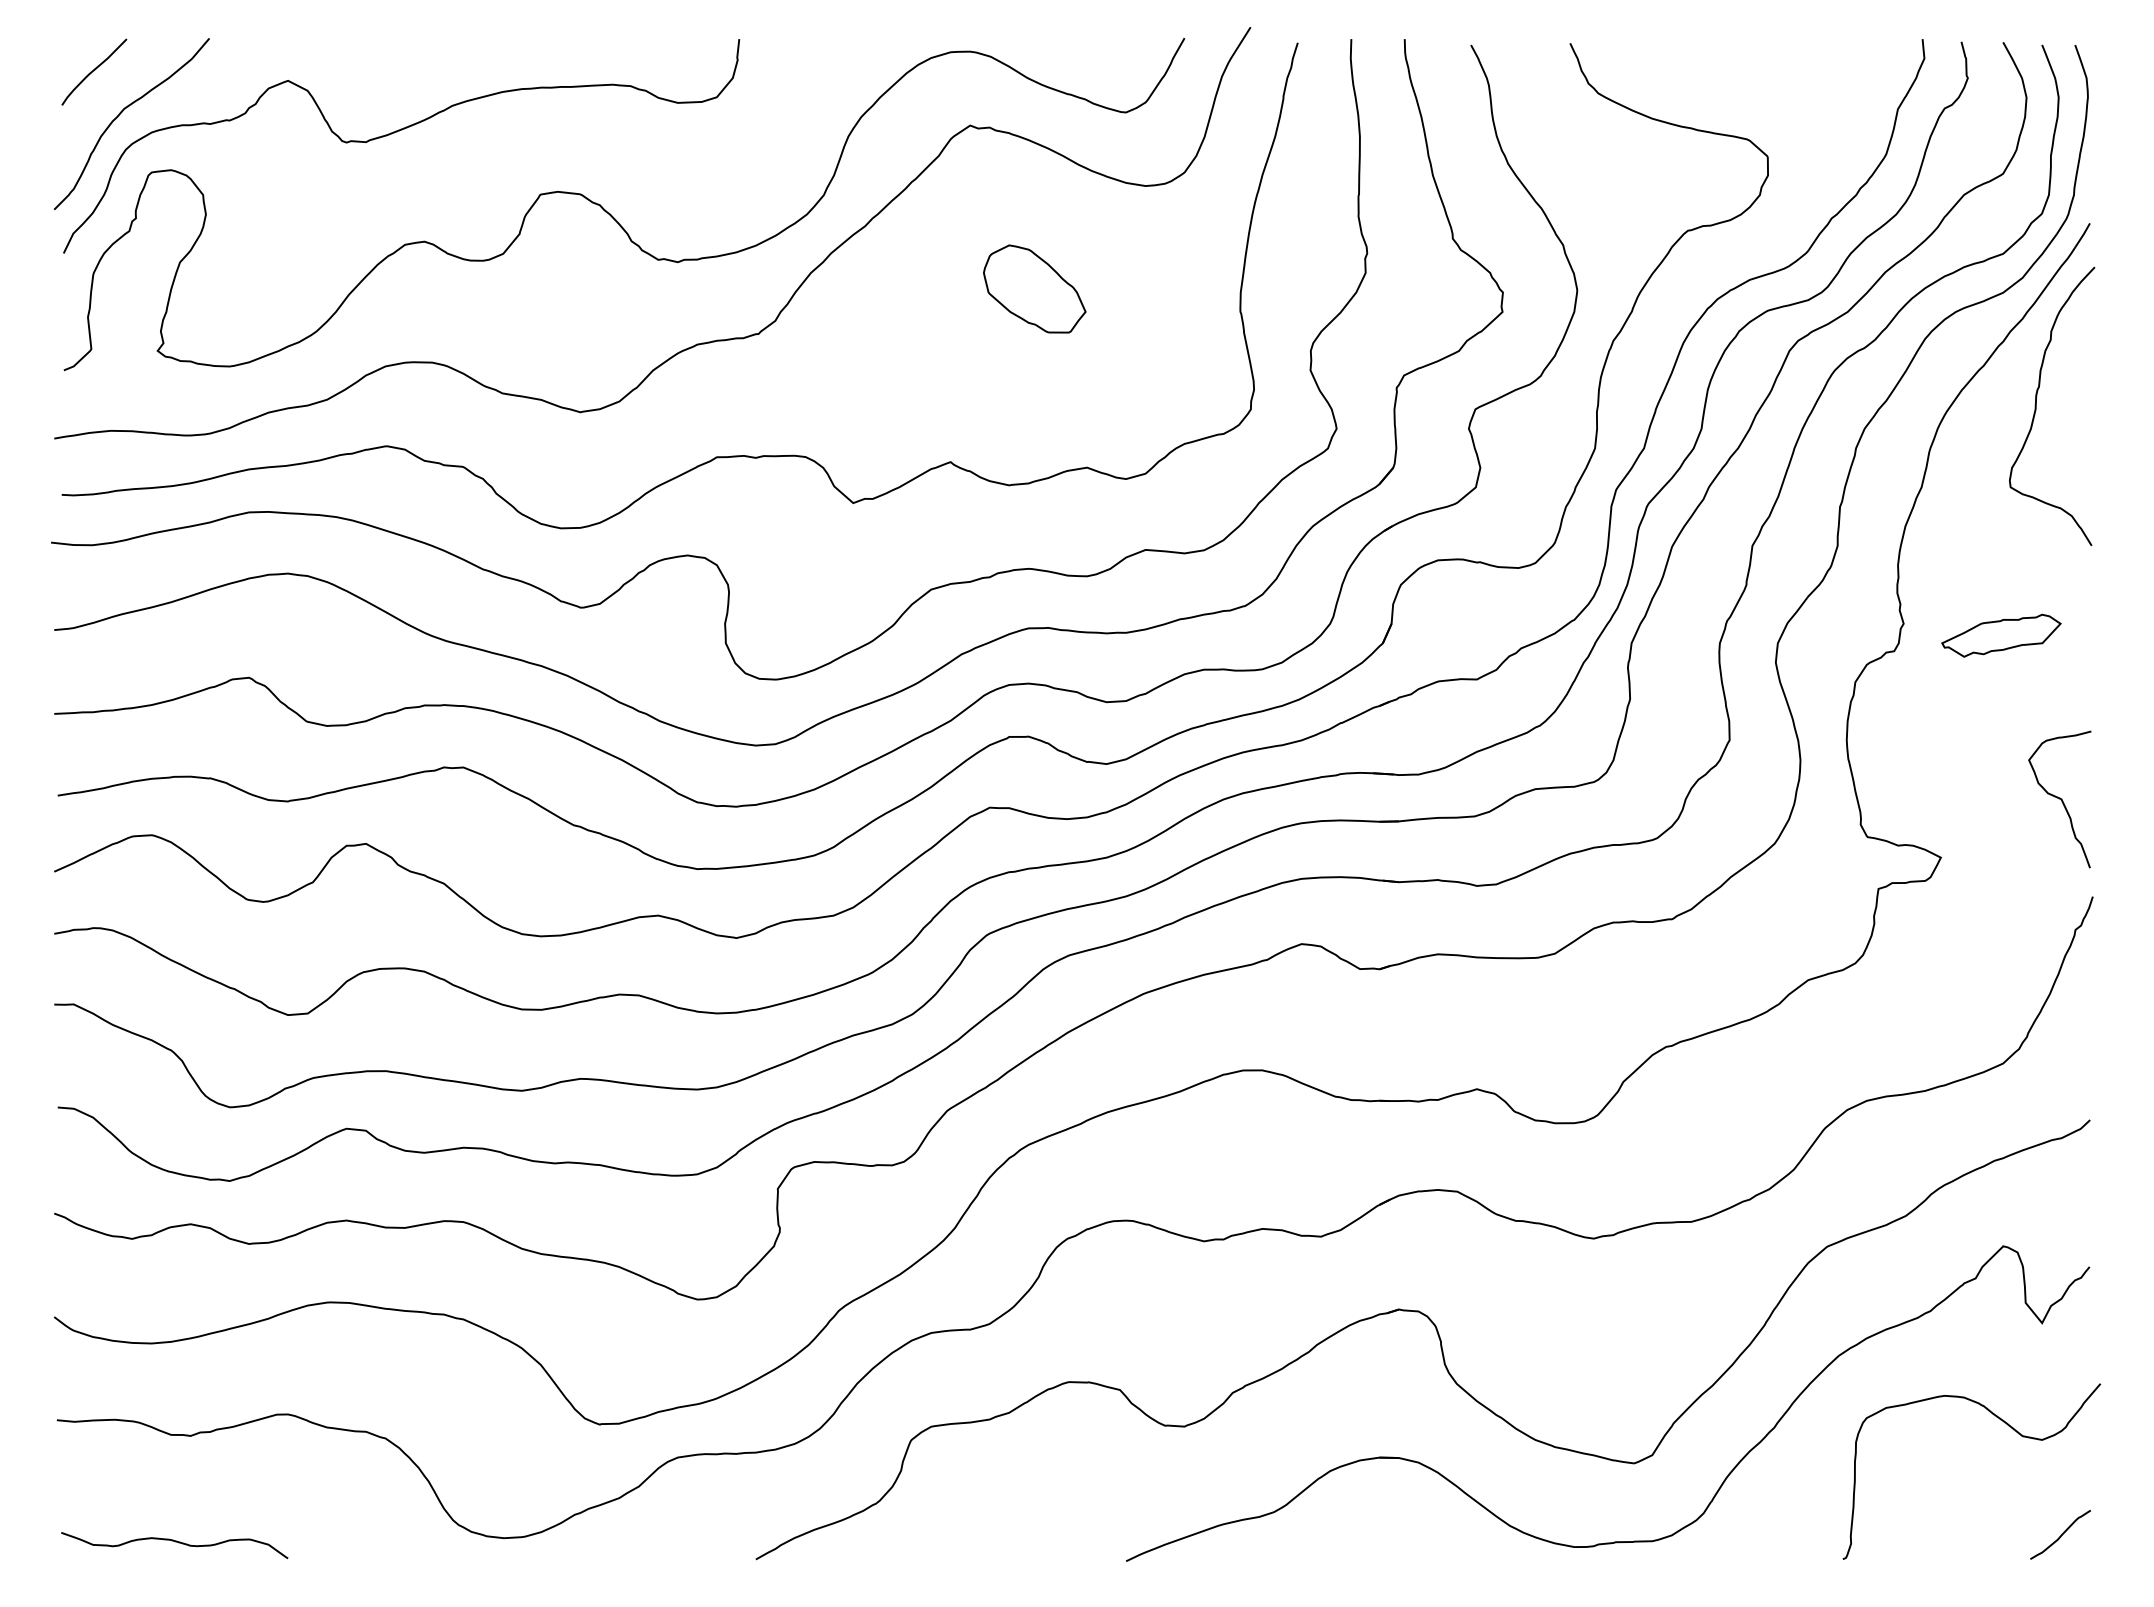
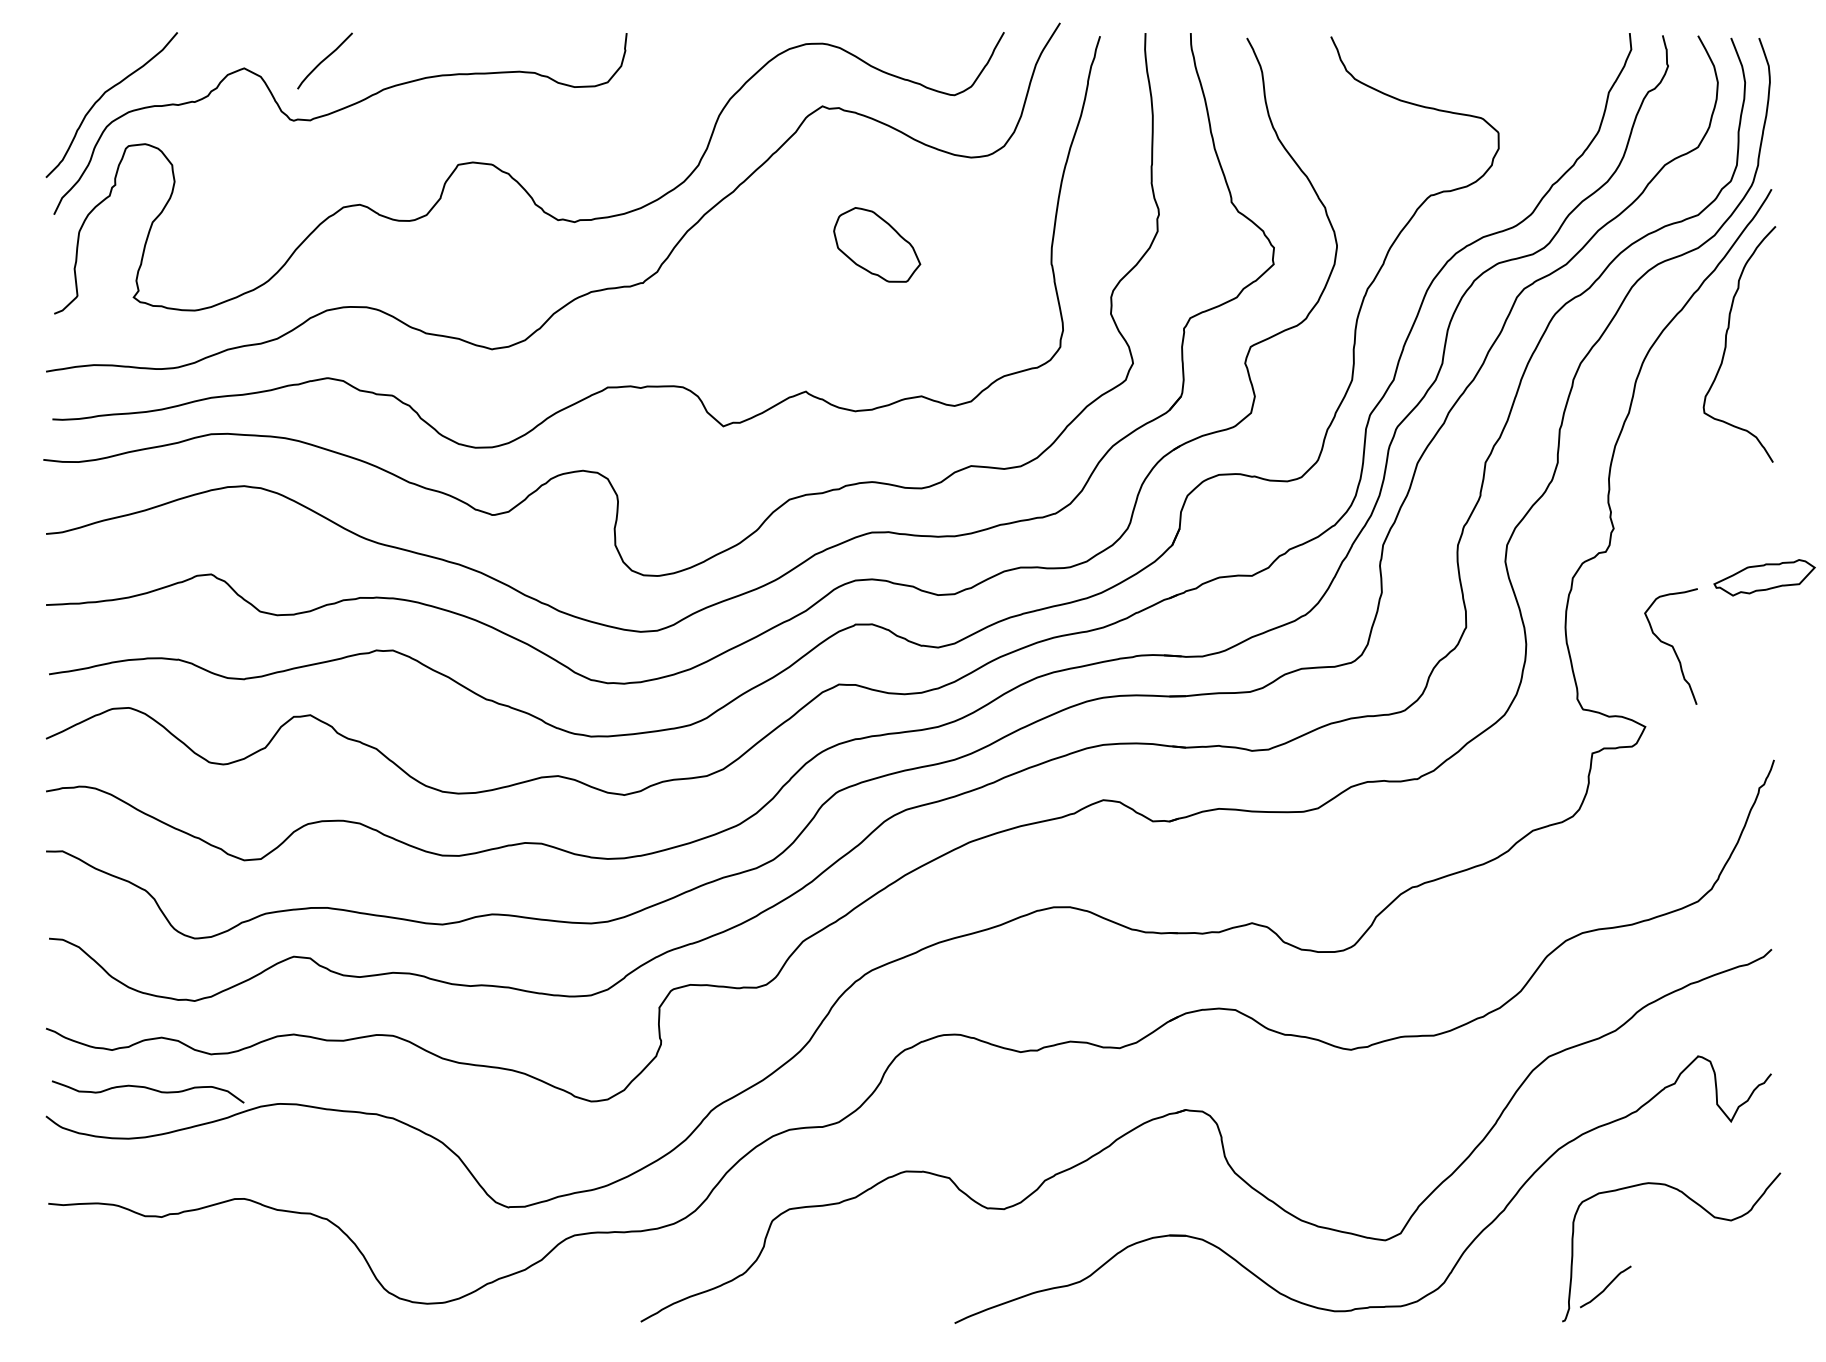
curve: (93, 71) -> (324, 60), moved
part: (2001, 635) -> (1764, 577), moved
curve: (2059, 799) -> (1670, 646), moved
curve: (2061, 1534) -> (1606, 1286), moved
curve: (175, 1542) -> (148, 1089), moved

